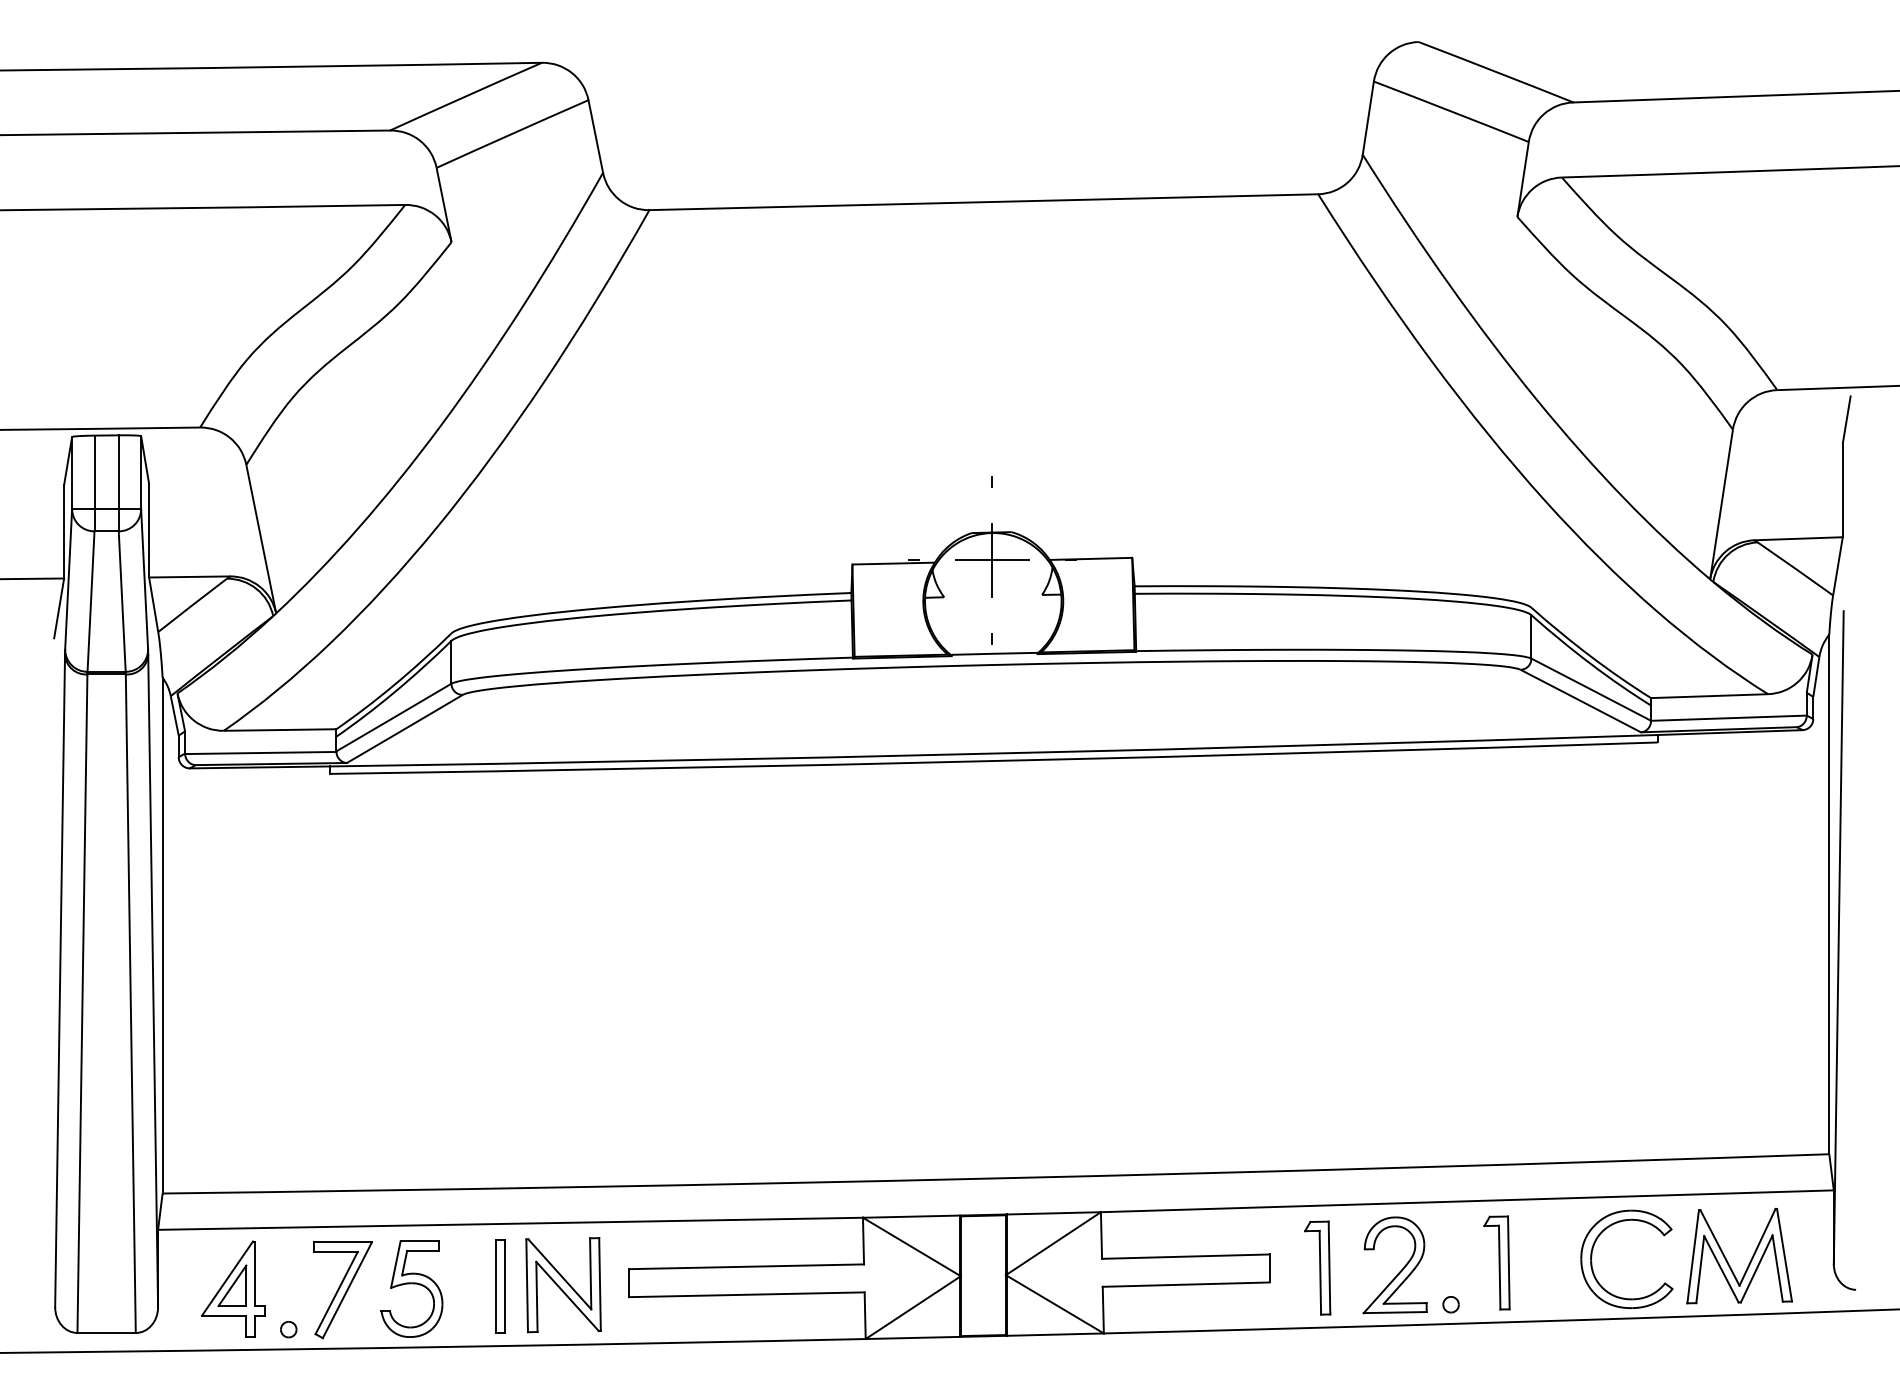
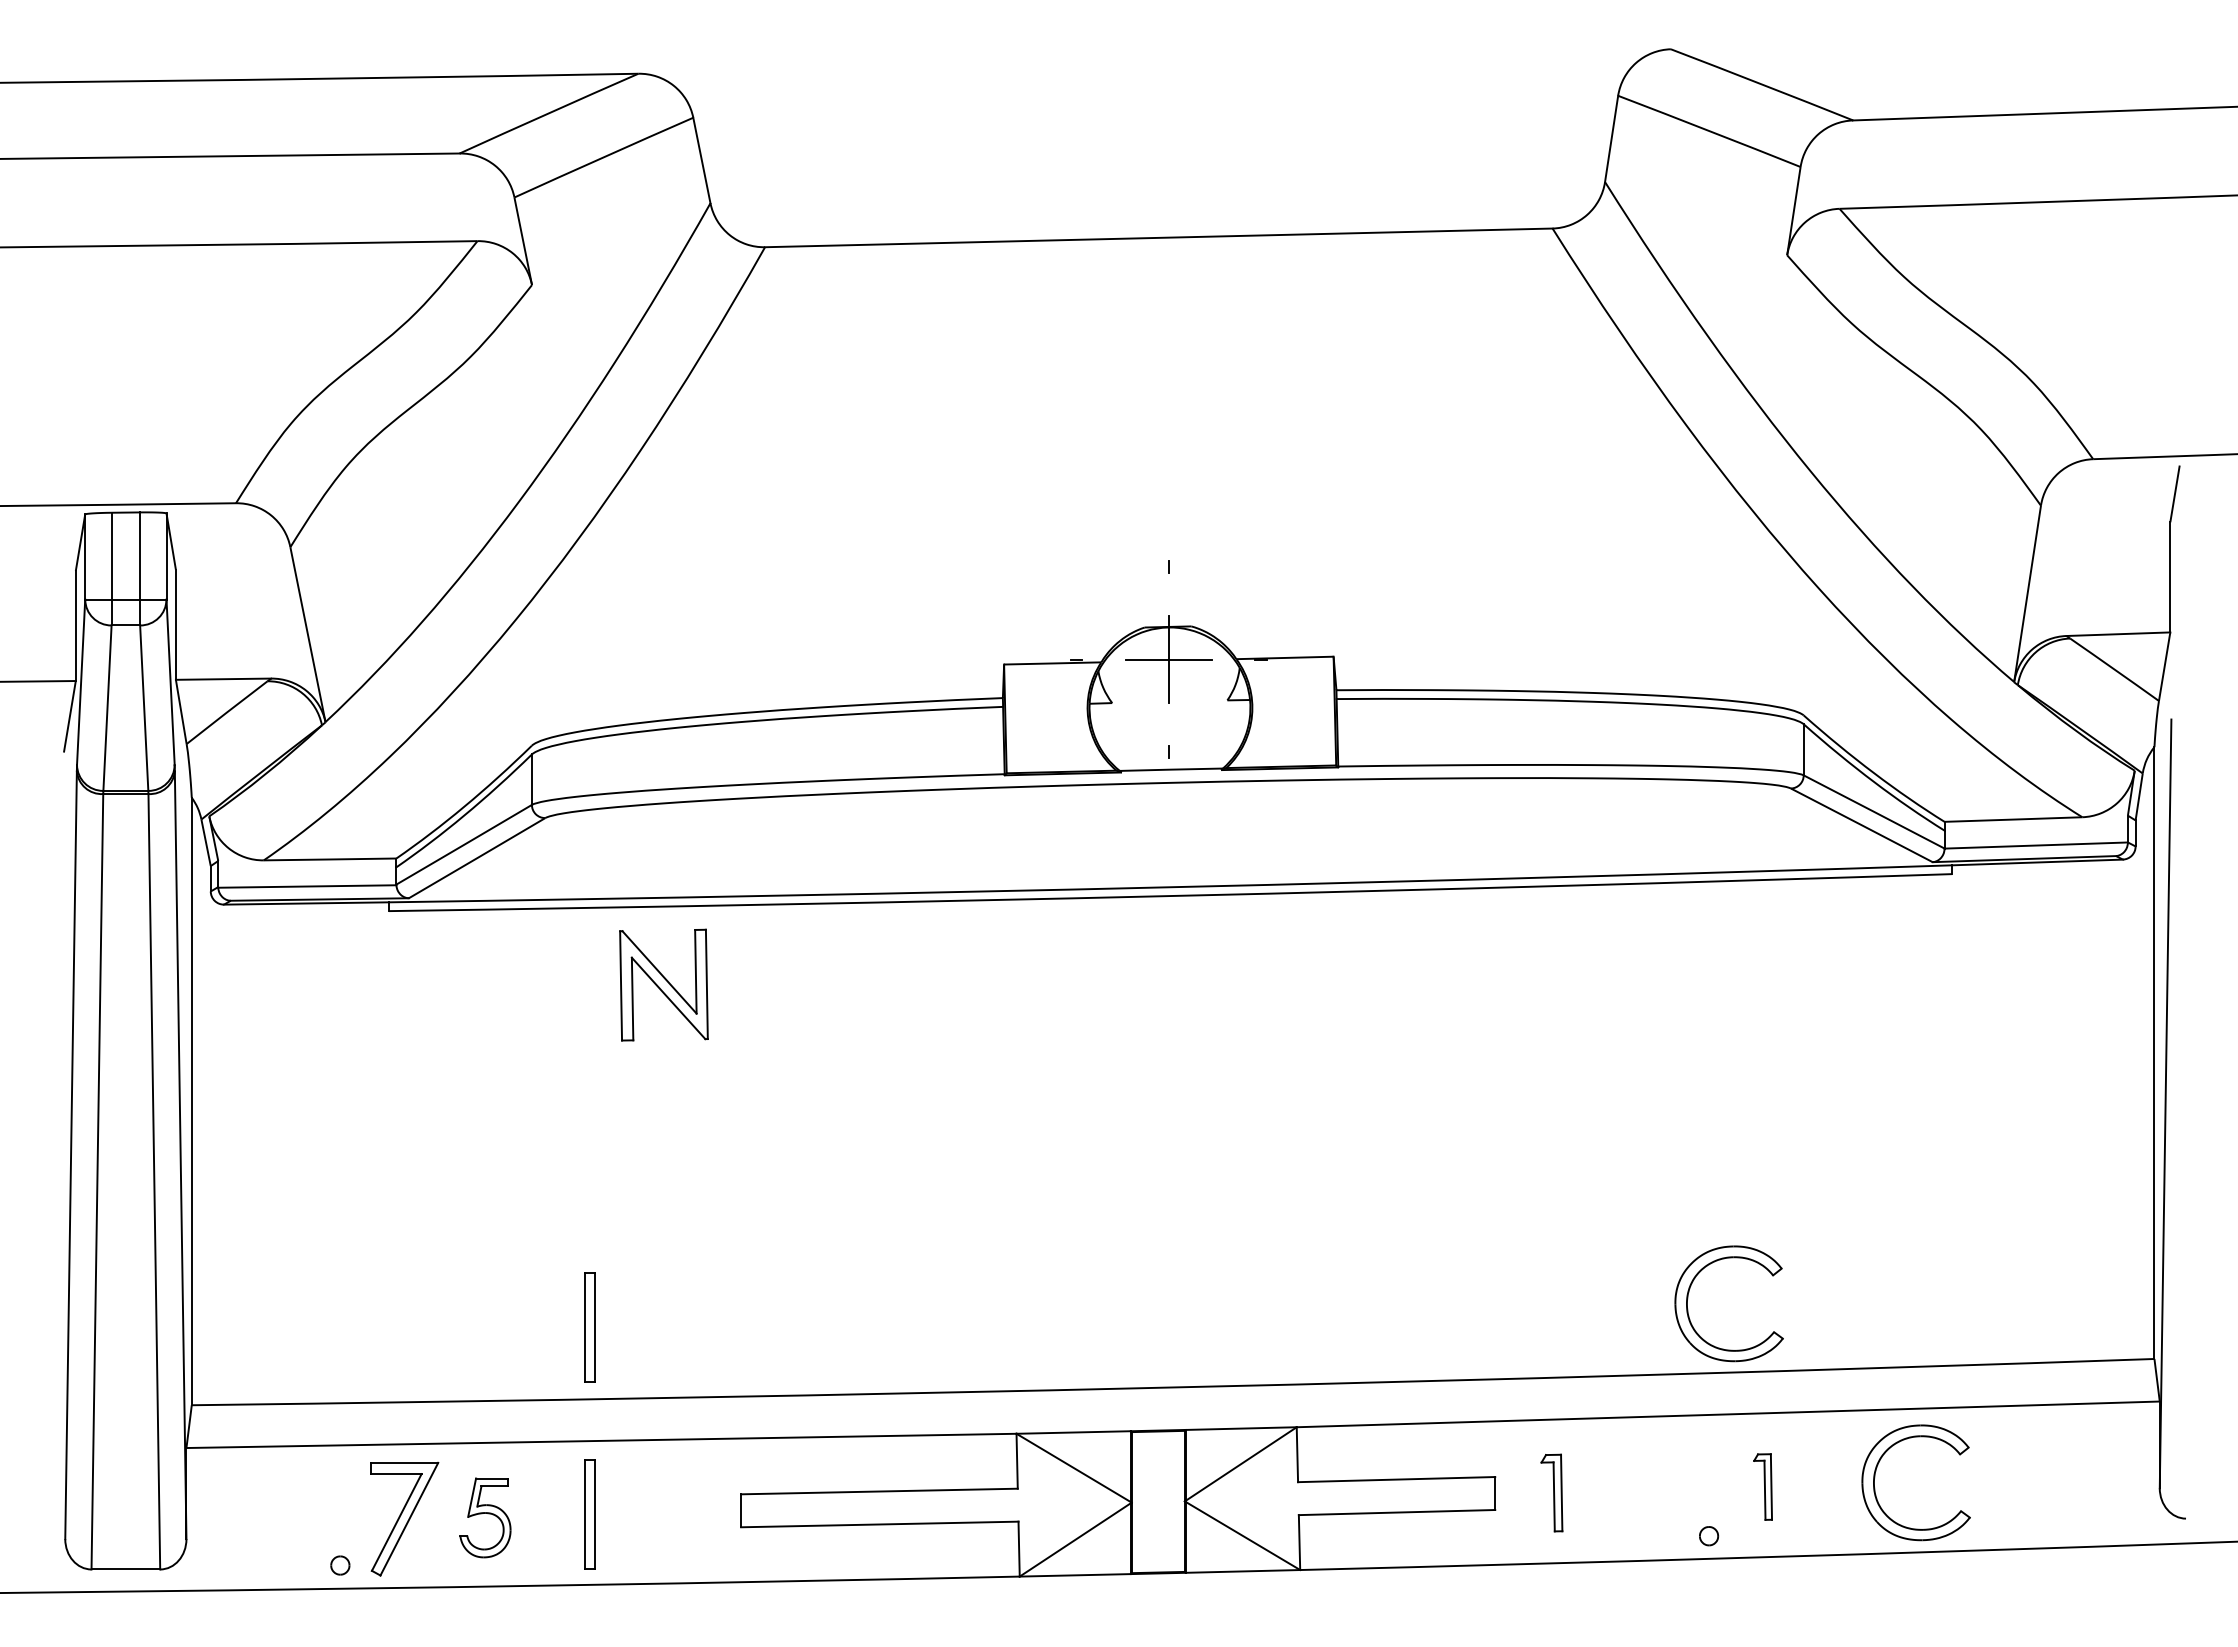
part: (1433, 1102) -> (1688, 1298), added
part: (500, 1127) -> (589, 1327), added
part: (1751, 1258) -> (2062, 1481), removed
part: (1496, 1262) -> (1762, 1486), size x0.6
part: (1317, 1267) -> (1551, 1492), size x0.7
part: (1402, 1268) -> (1651, 1493), removed
part: (563, 1284) -> (663, 984), moved
part: (233, 1288) -> (275, 1517), removed
part: (412, 1288) -> (485, 1517), size x0.7

